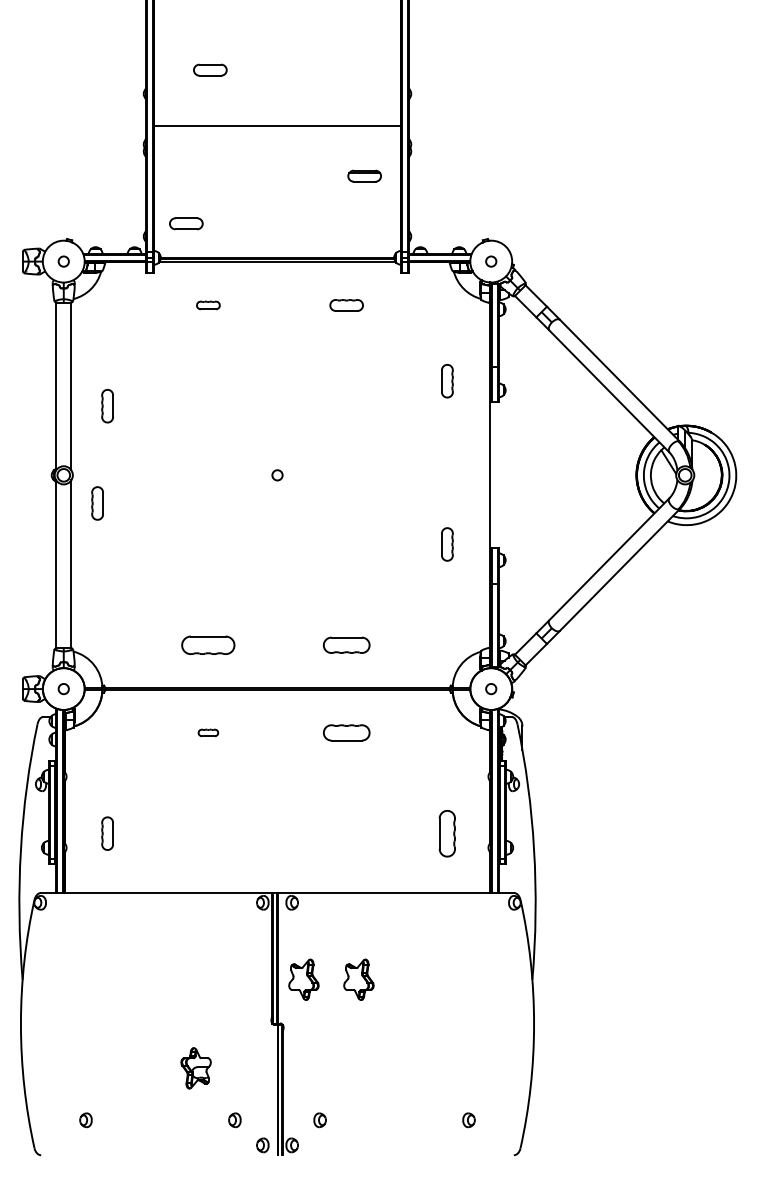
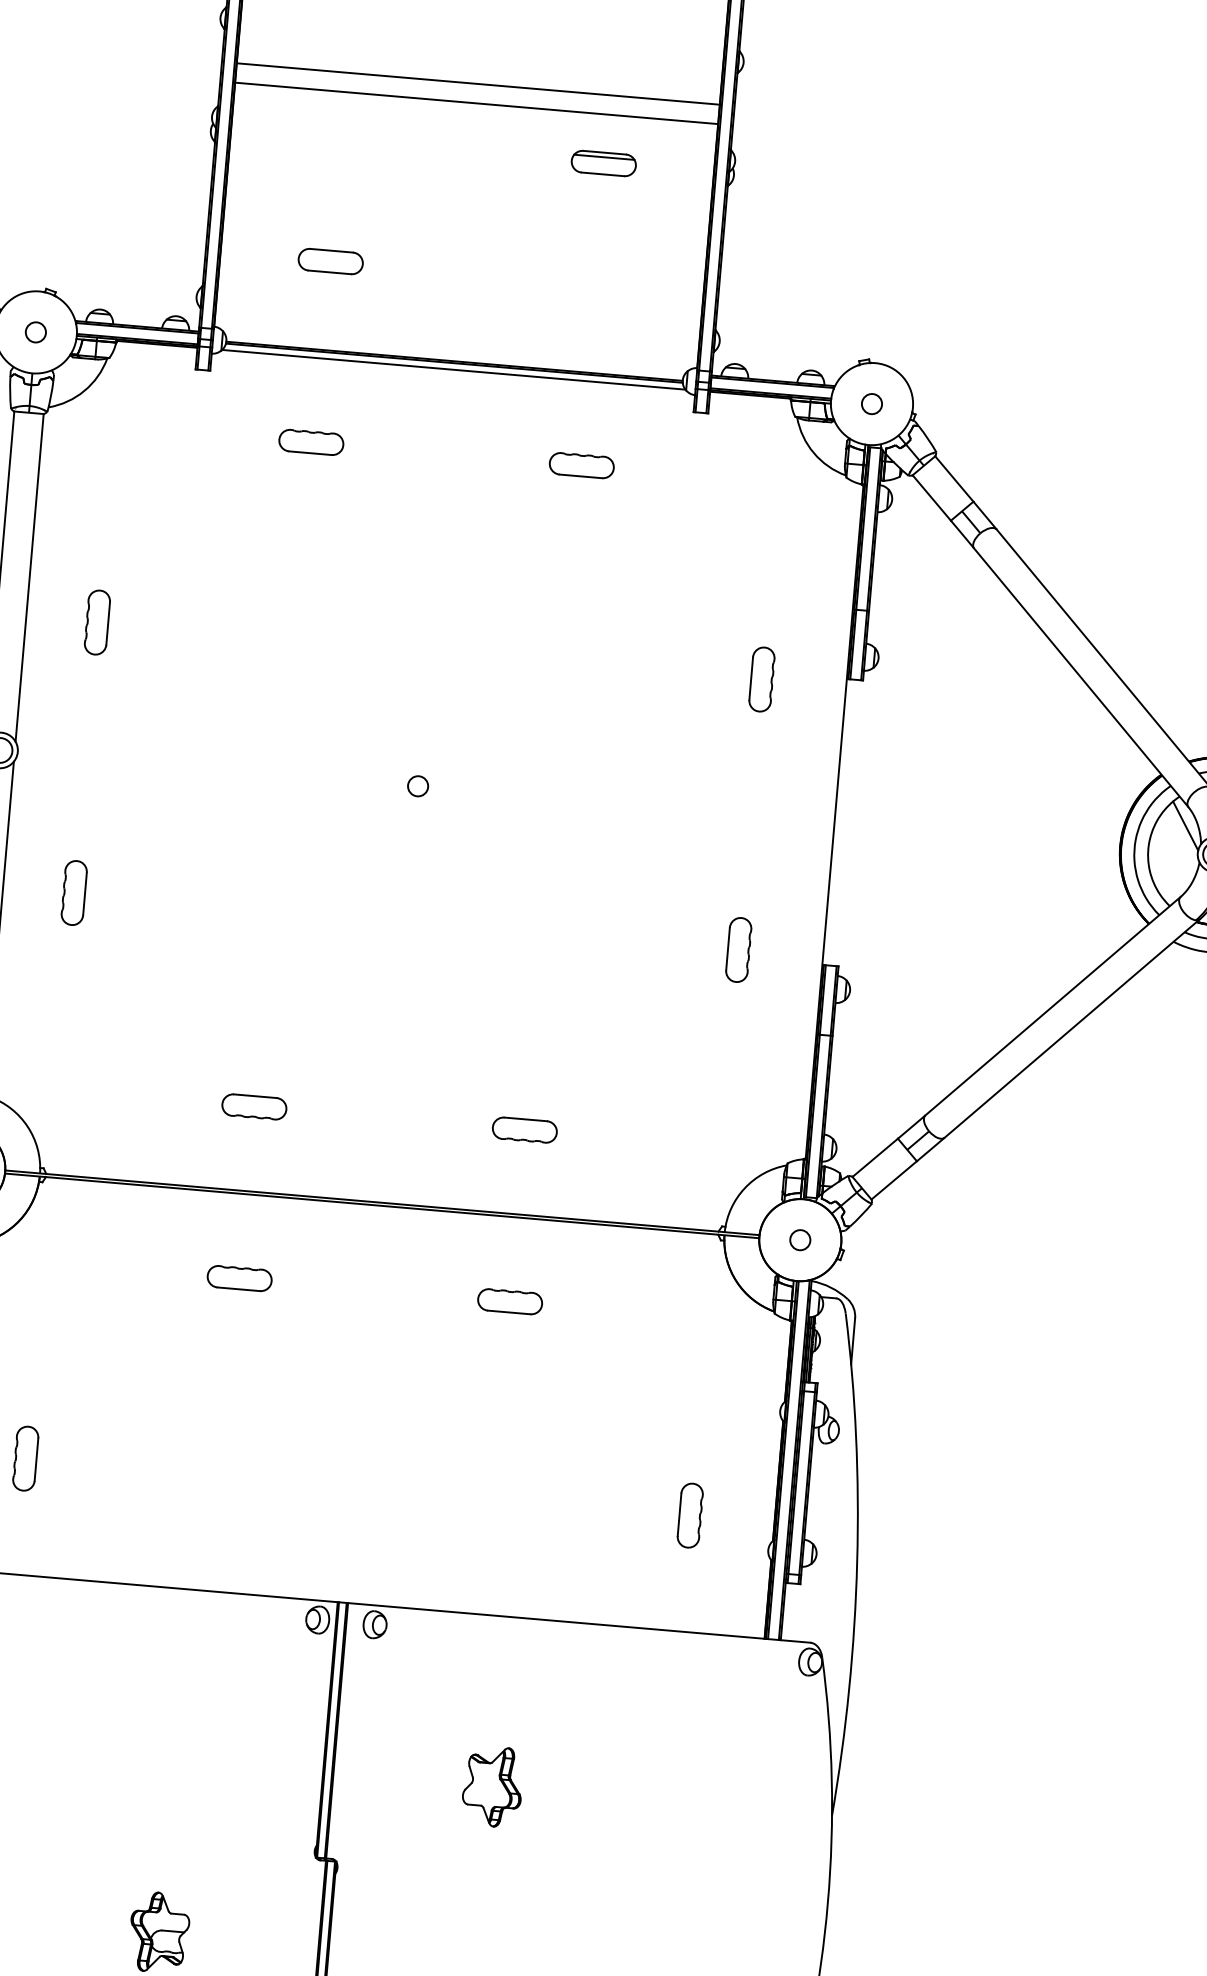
line: (277, 116) -> (478, 84), added
part: (364, 175) -> (603, 162), moved
part: (186, 223) -> (331, 260), moved
part: (208, 305) -> (311, 442), size x1.43
part: (447, 381) -> (762, 680), moved
part: (97, 503) -> (73, 893), moved
part: (208, 644) -> (254, 1105), size x0.62
part: (346, 644) -> (524, 1128), size x0.71
part: (208, 732) -> (239, 1277), size x1.67
part: (346, 732) -> (509, 1300), size x0.71
part: (447, 833) -> (690, 1515), size x0.71
part: (303, 979) -> (384, 1776), removed

